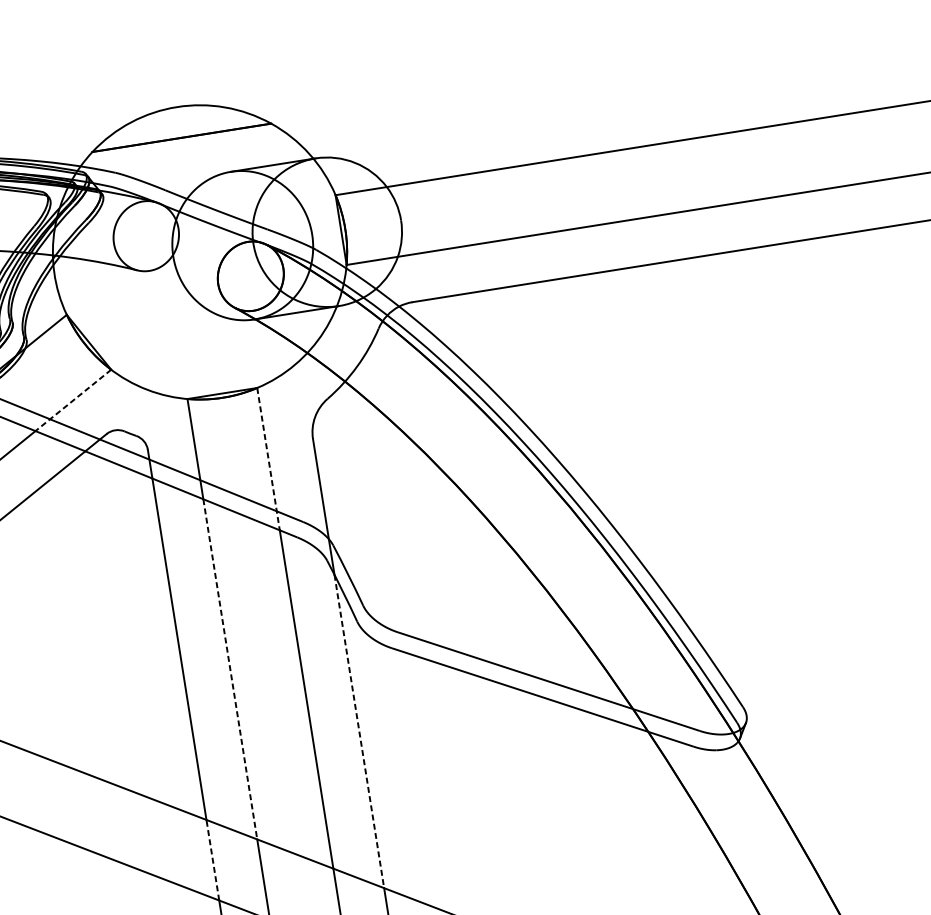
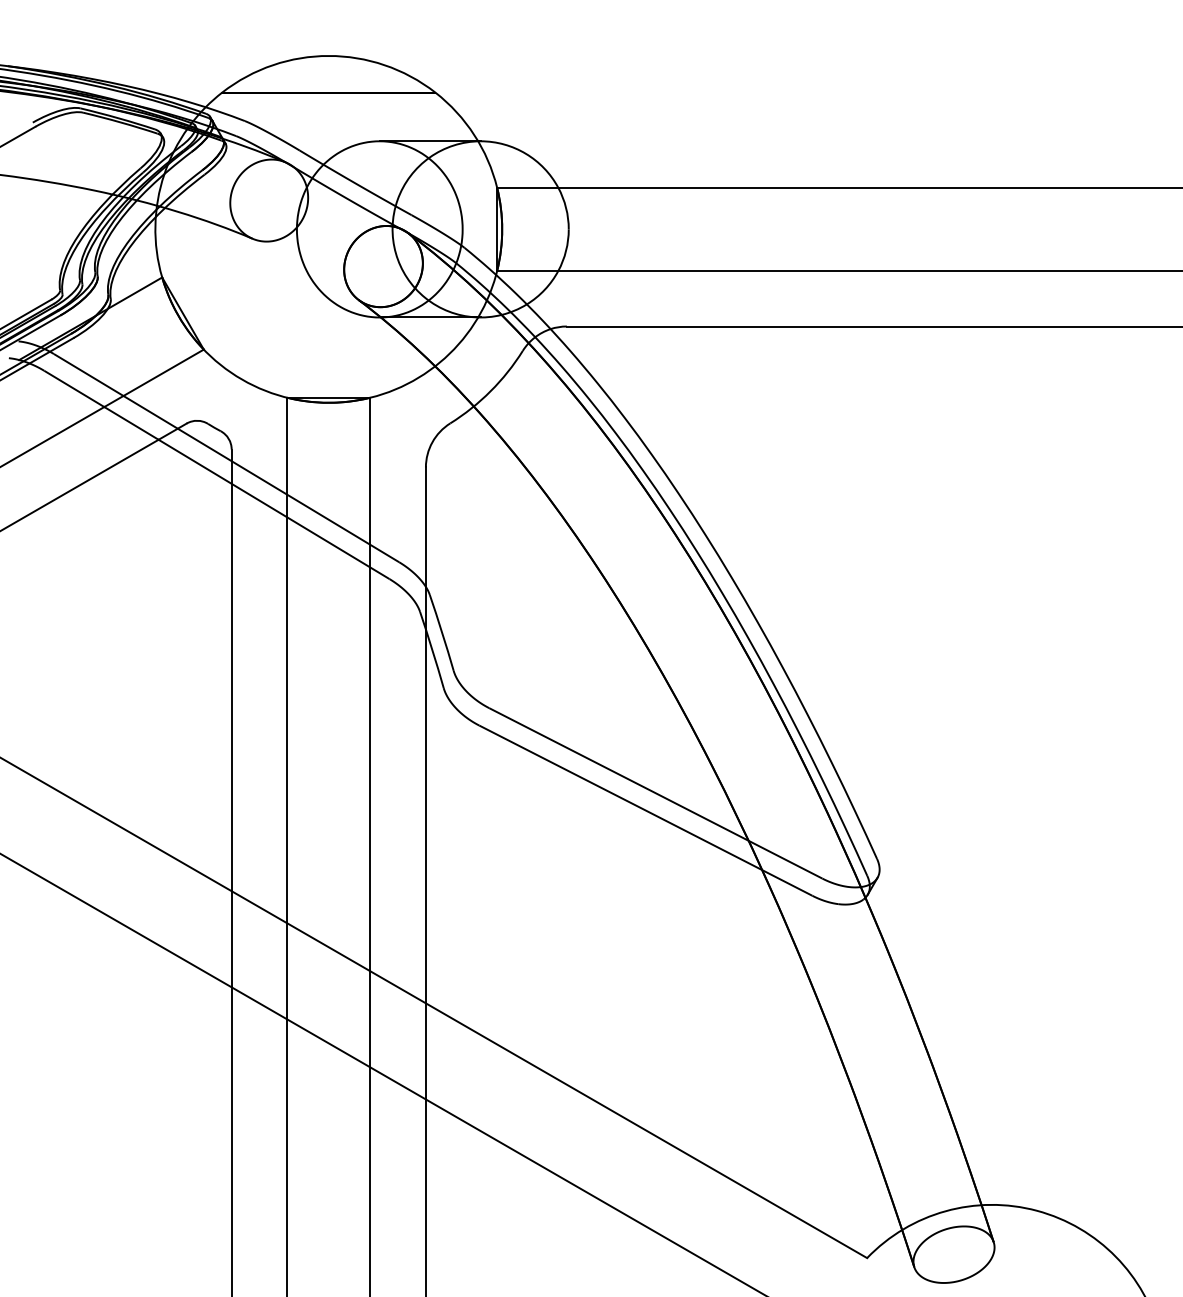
line: (72, 400) -> (153, 378), dashed -> solid
line: (268, 459) -> (370, 482), dashed -> solid
line: (230, 669) -> (287, 720), dashed -> solid
line: (358, 731) -> (425, 816), dashed -> solid
line: (212, 859) -> (231, 938), dashed -> solid

